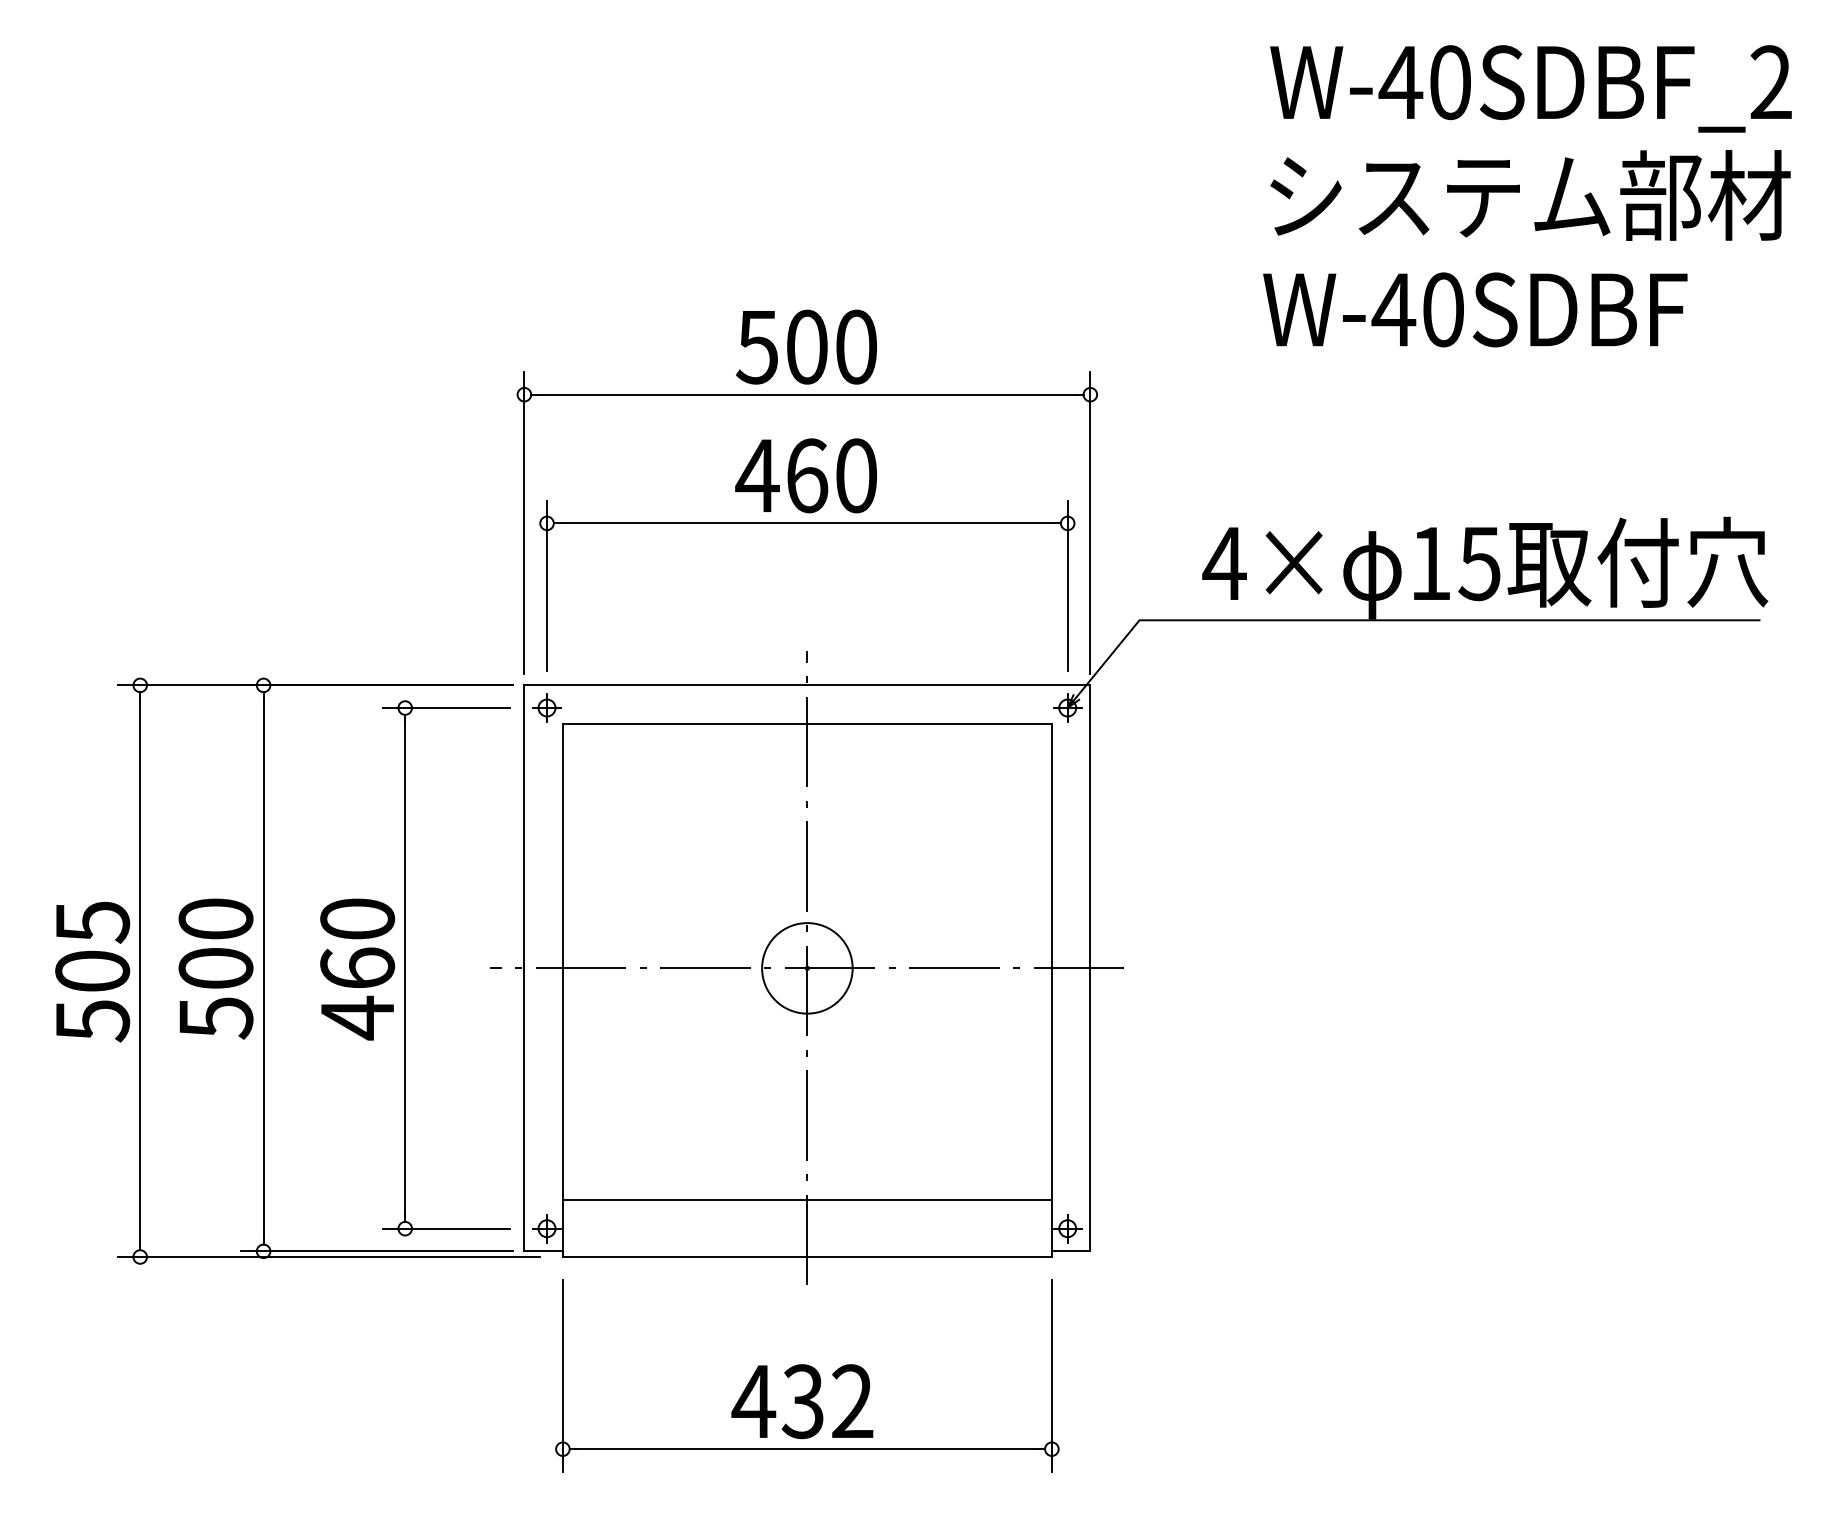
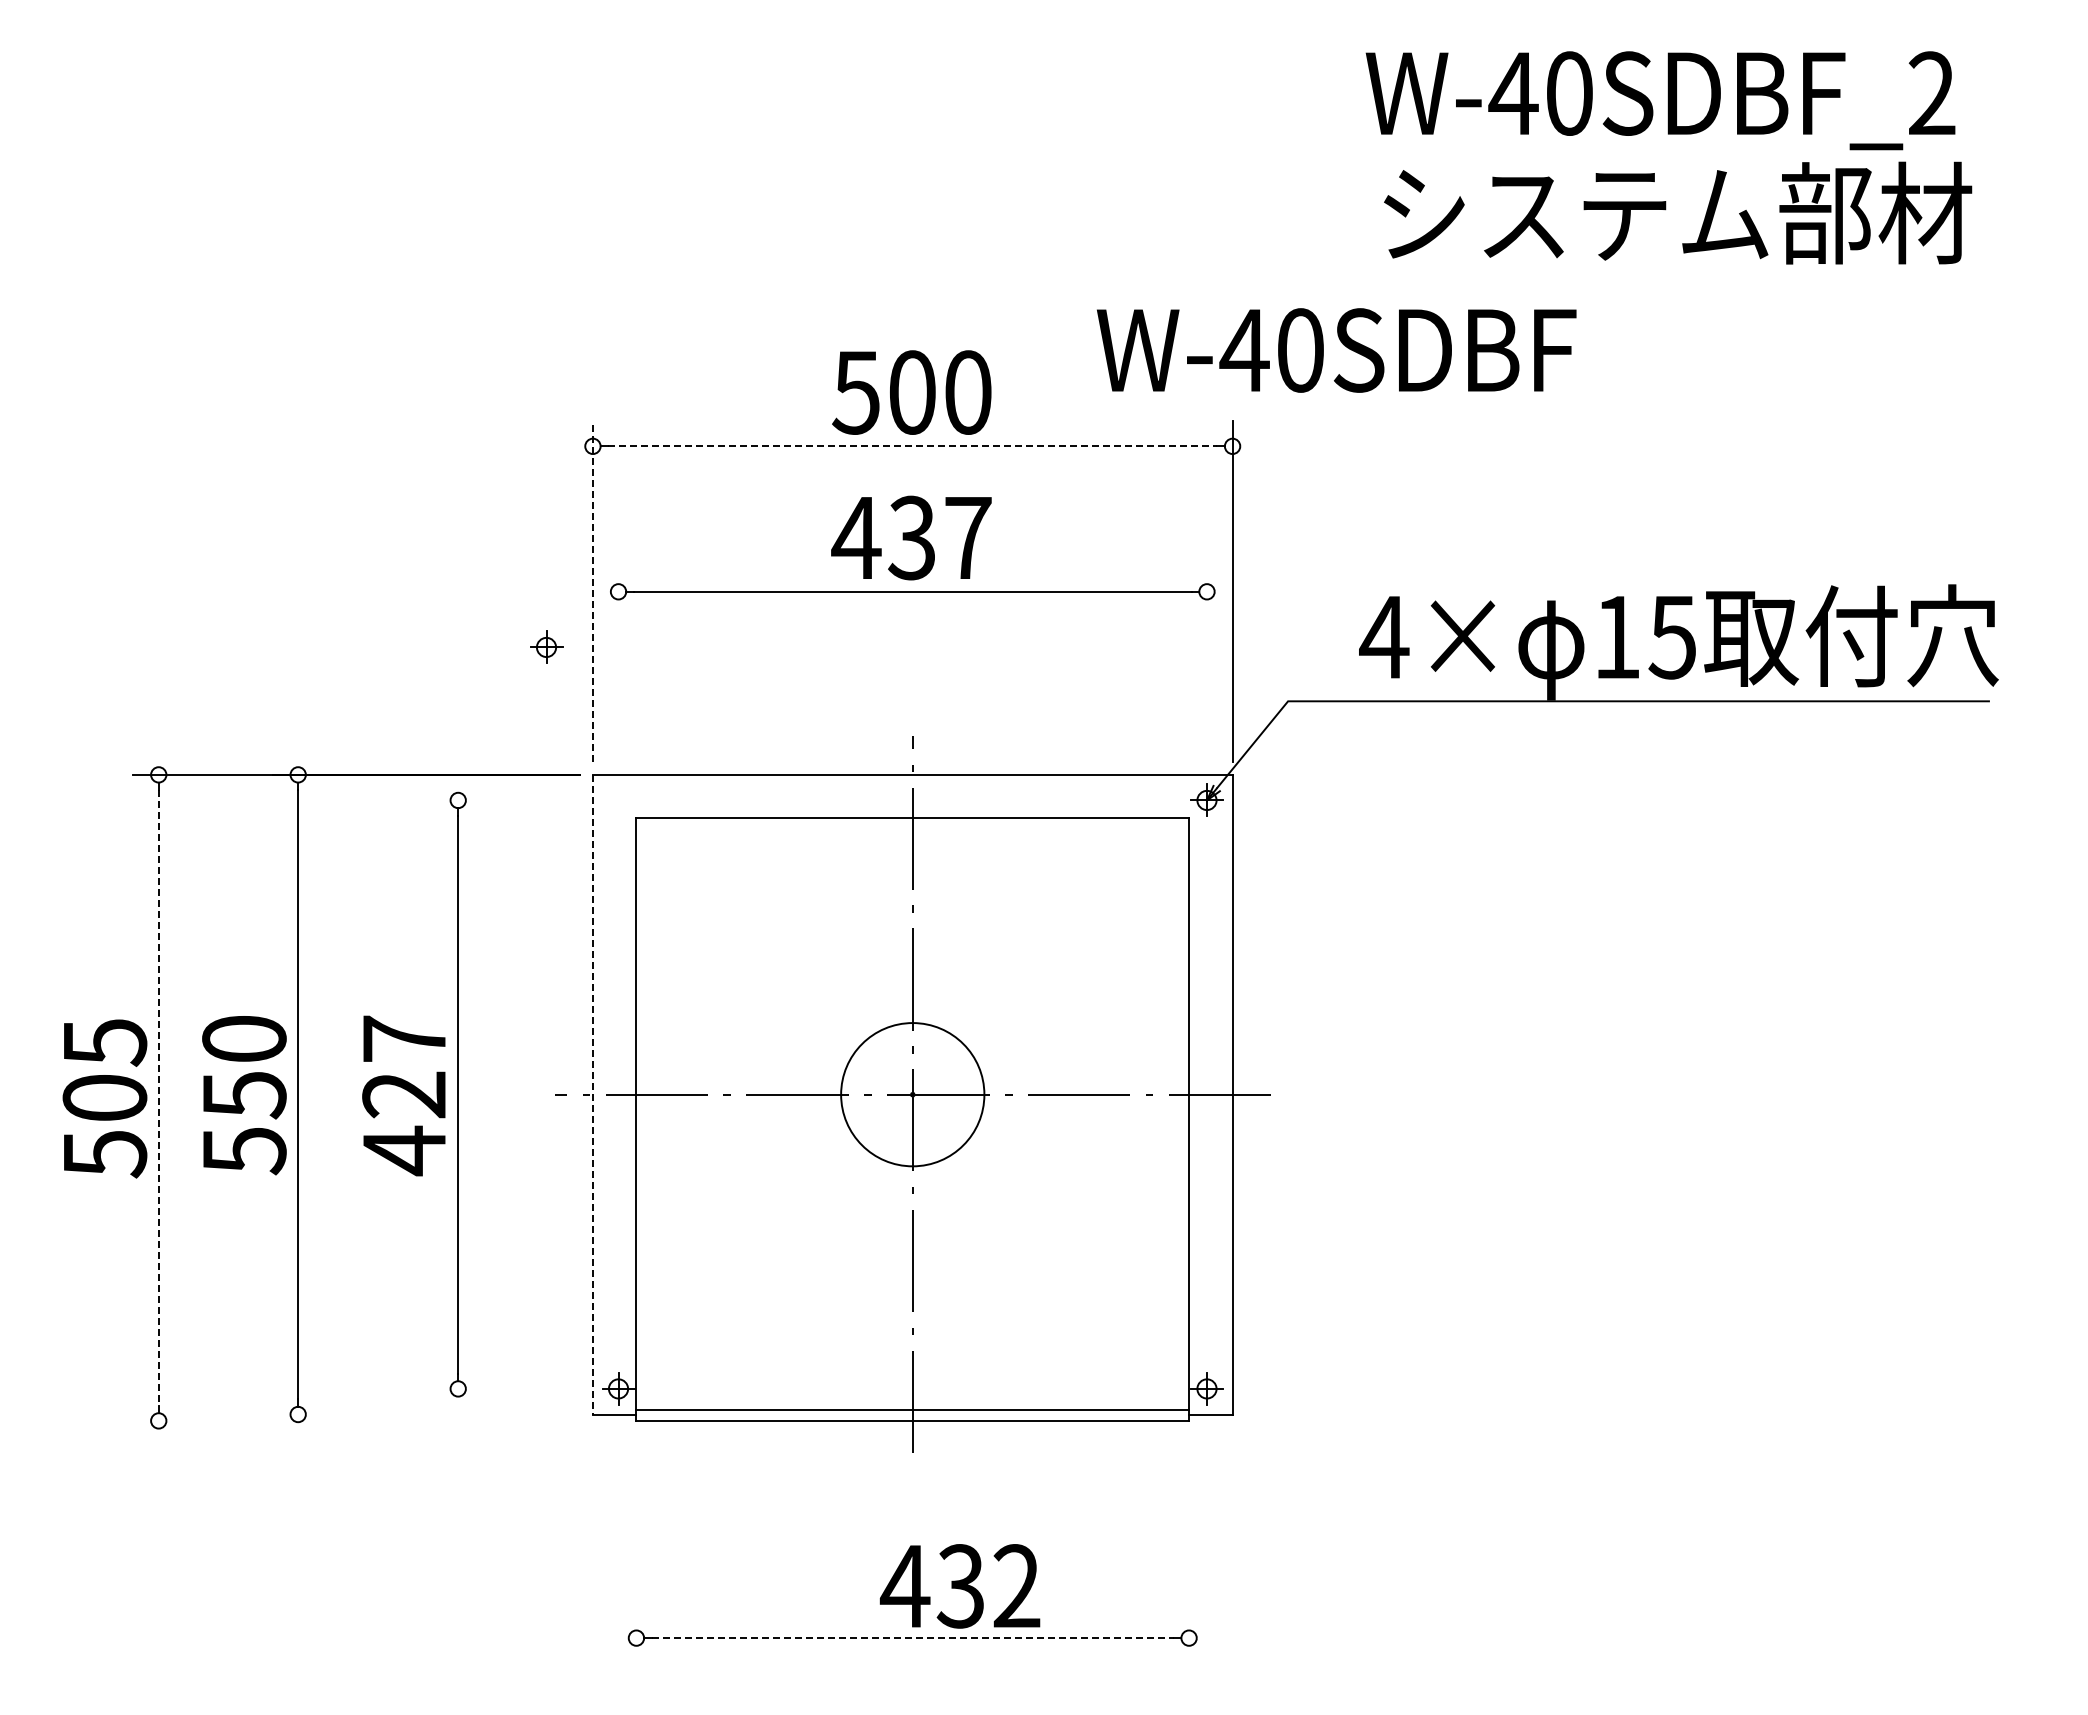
text: (1530, 88) -> (1660, 100), moved
text: (1530, 194) -> (1678, 212), moved
text: (1475, 309) -> (1336, 350), moved
line: (808, 394) -> (913, 446), solid -> dashed
text: (831, 475) -> (939, 537), 460 -> 437
line: (524, 523) -> (592, 591), solid -> dashed
line: (547, 585) -> (618, 662), removed
line: (1068, 585) -> (1207, 662), removed
part: (547, 707) -> (546, 646), moved
line: (446, 708) -> (504, 800), removed
text: (357, 943) -> (404, 1066), 460 -> 427
line: (524, 968) -> (592, 1094), solid -> dashed
circle: (807, 968) -> (912, 1094), size x1.4
text: (216, 969) -> (244, 1095), 500 -> 550
line: (140, 970) -> (158, 1097), solid -> dashed
line: (807, 1200) -> (912, 1409), moved
line: (446, 1228) -> (504, 1388), removed
line: (377, 1251) -> (426, 1414), removed
line: (328, 1256) -> (371, 1420), removed
line: (562, 1375) -> (636, 1554), removed
line: (1052, 1375) -> (1189, 1554), removed
text: (801, 1401) -> (959, 1586), moved
line: (807, 1449) -> (912, 1638), solid -> dashed

